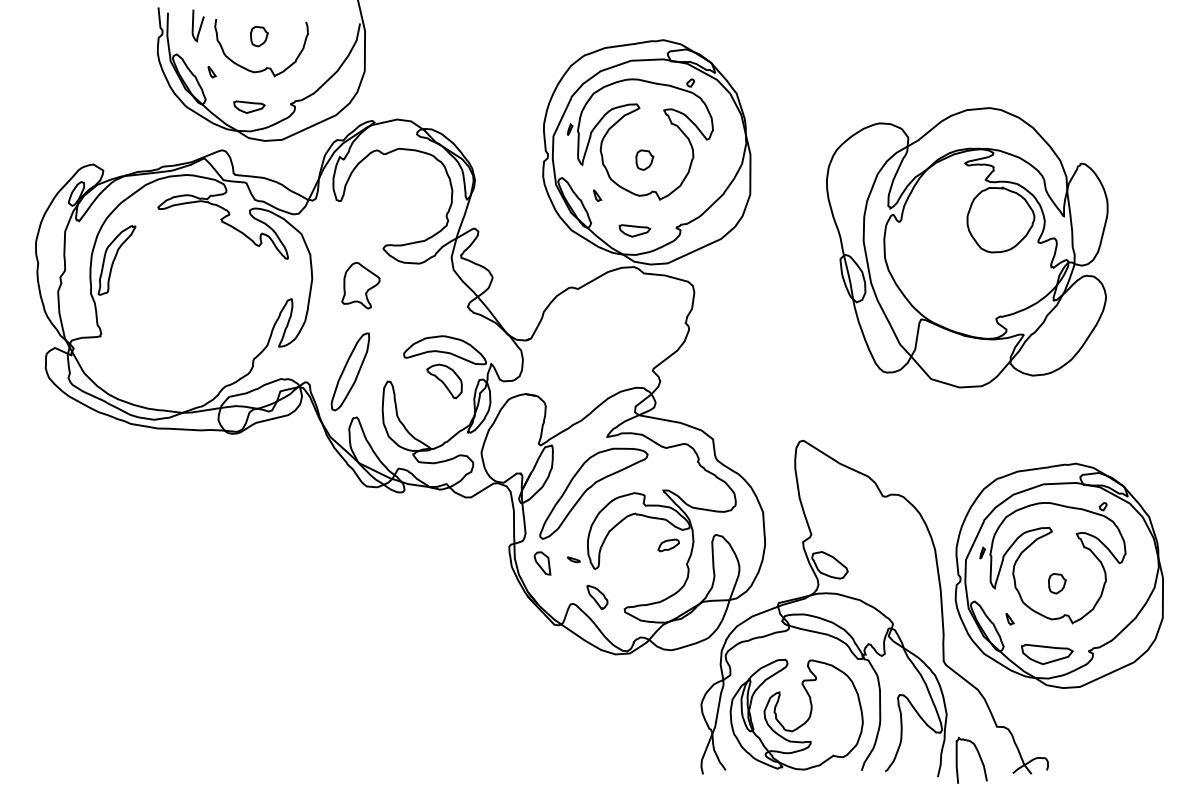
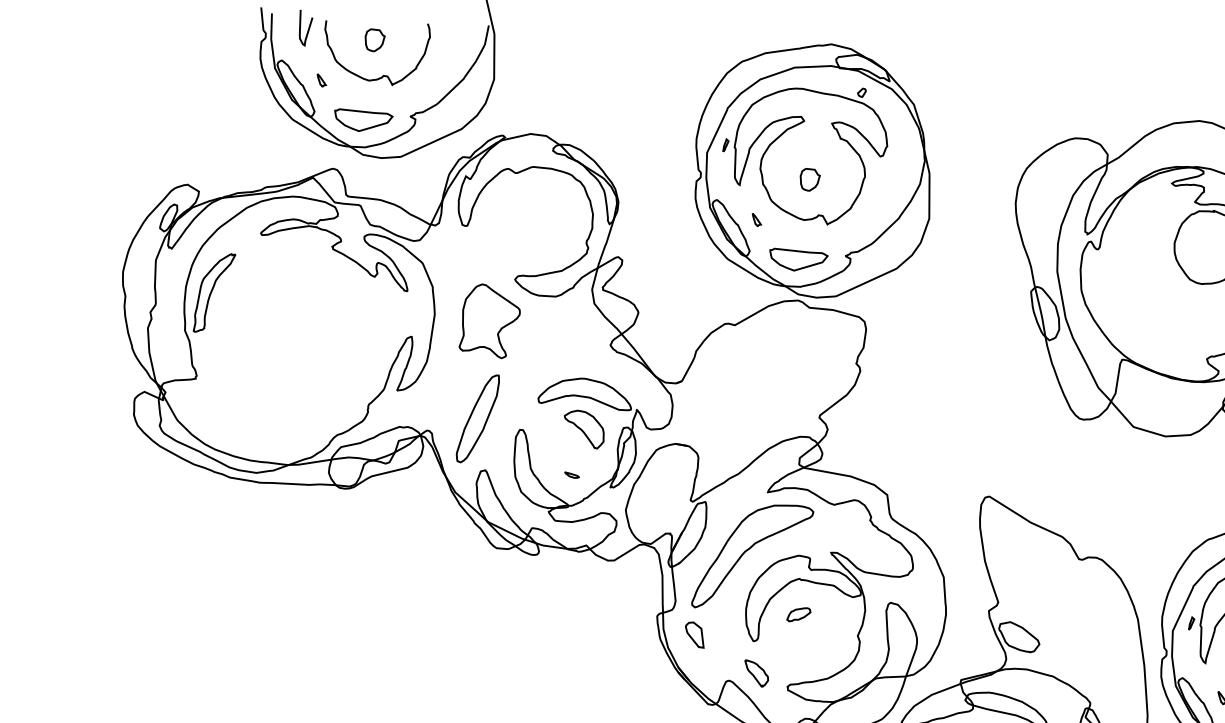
part: (249, 106) -> (363, 119), size x1.67
part: (634, 230) -> (798, 259), size x1.67
part: (360, 285) -> (489, 321), size x1.43
part: (668, 545) -> (798, 614), moved
part: (573, 559) -> (571, 474), moved

